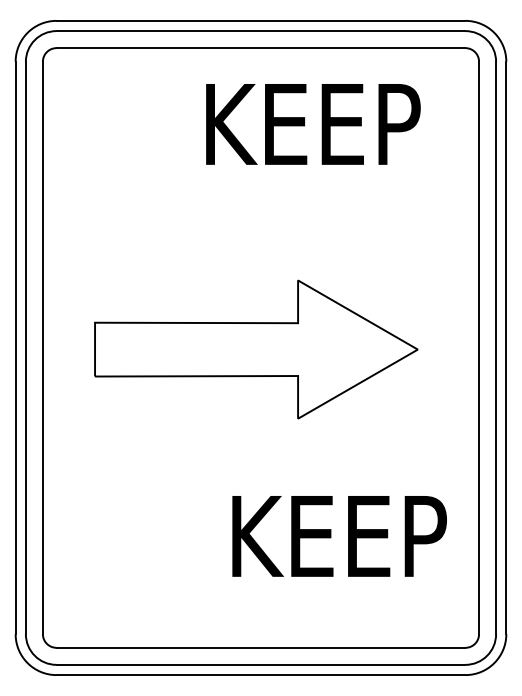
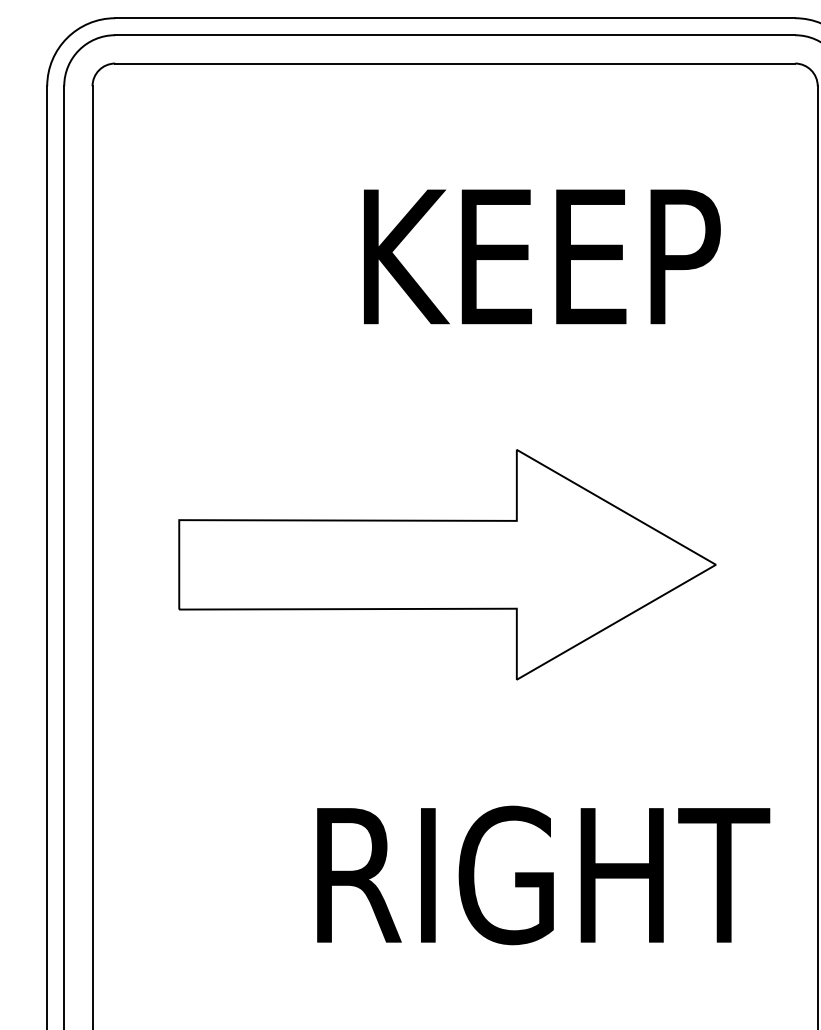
text: (313, 124) -> (542, 257), moved
text: (314, 536) -> (544, 875), KEEP -> RIGHT

